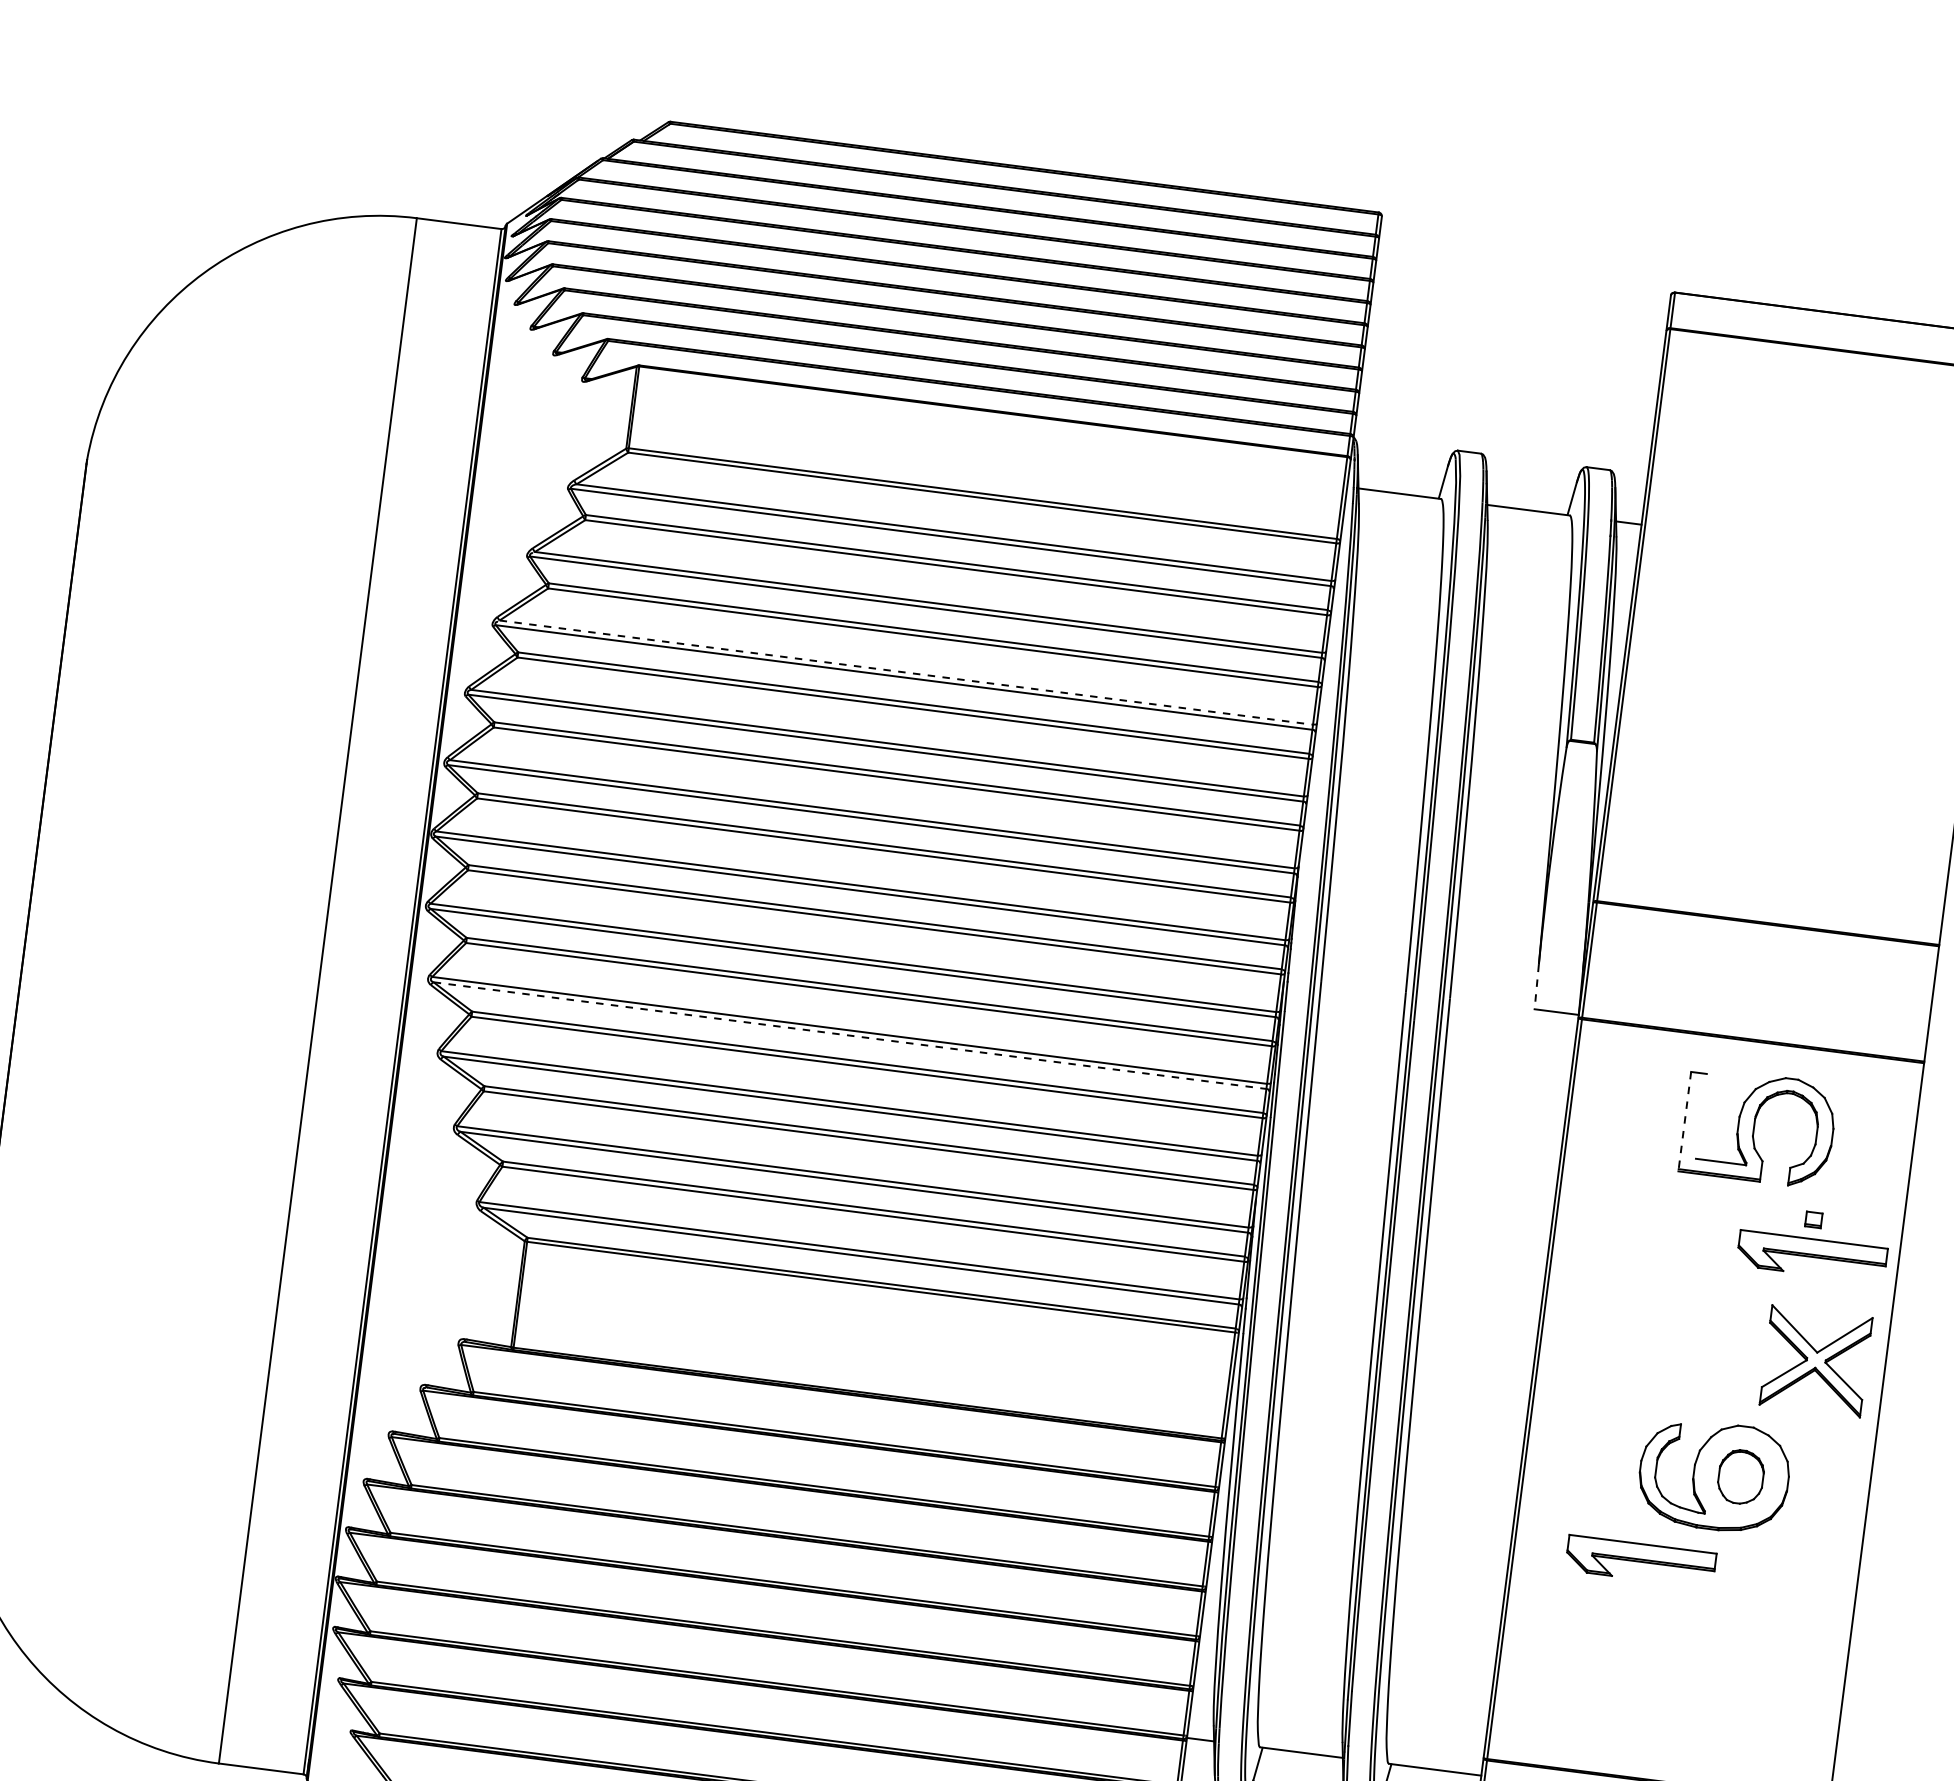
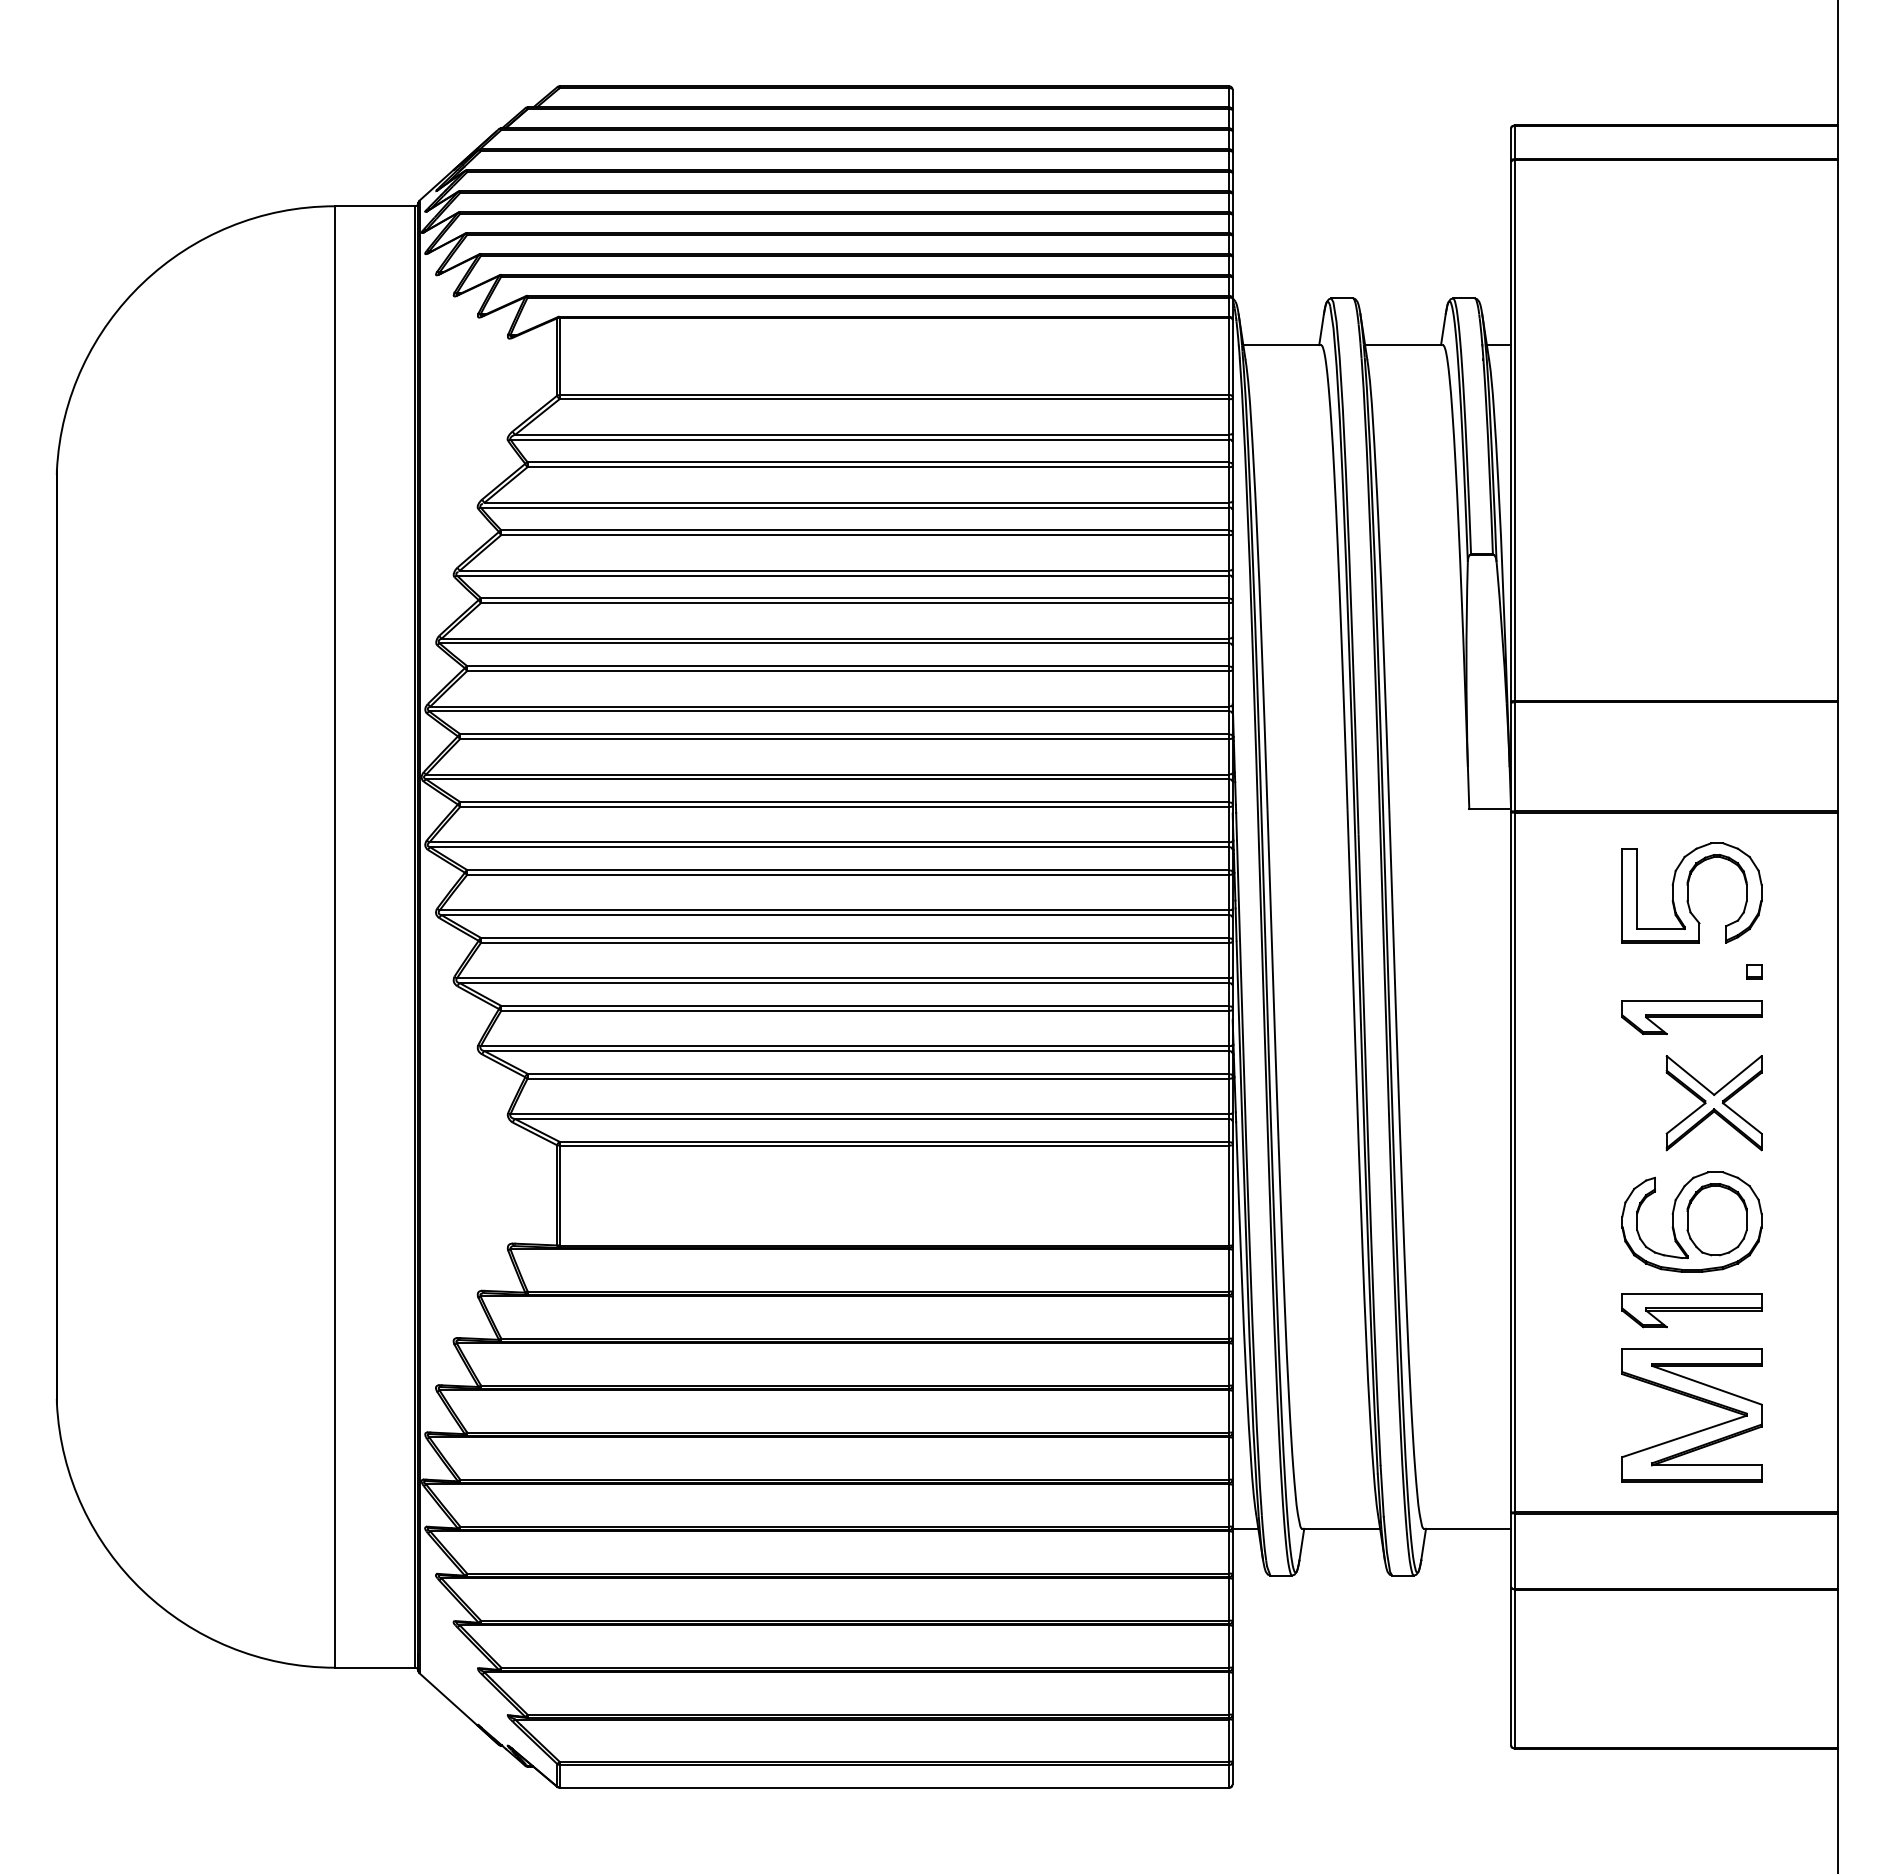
line: (906, 672) -> (844, 570), dashed -> solid
line: (1536, 987) -> (1468, 788), dashed -> solid
line: (850, 1035) -> (835, 915), dashed -> solid
line: (1701, 1116) -> (1637, 888), added
line: (1684, 1122) -> (1622, 896), dashed -> solid
part: (1811, 1256) -> (1691, 1017), moved
part: (1815, 1361) -> (1713, 1103), moved
part: (1740, 1476) -> (1716, 1219), size x1.43
part: (1640, 1561) -> (1691, 1310), moved
part: (1695, 1665) -> (1697, 1400), added

